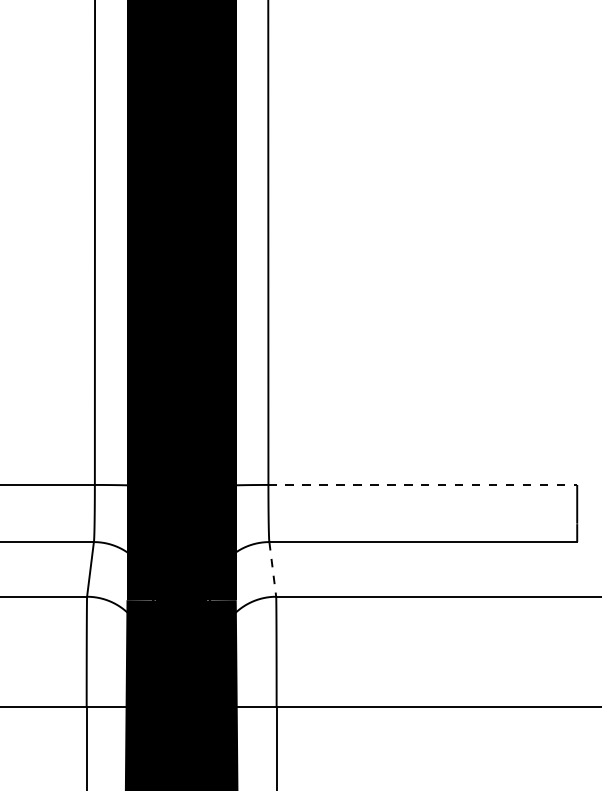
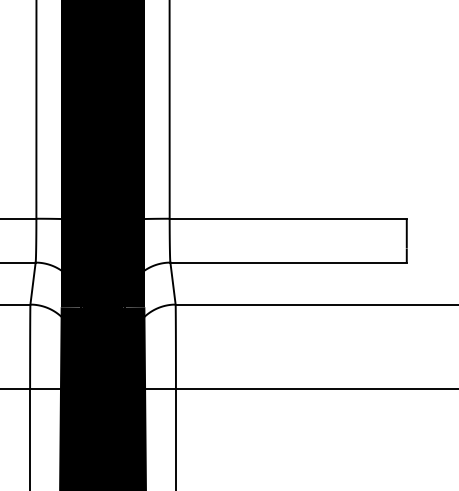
line: (423, 484) -> (288, 218), dashed -> solid
line: (272, 569) -> (172, 283), dashed -> solid

